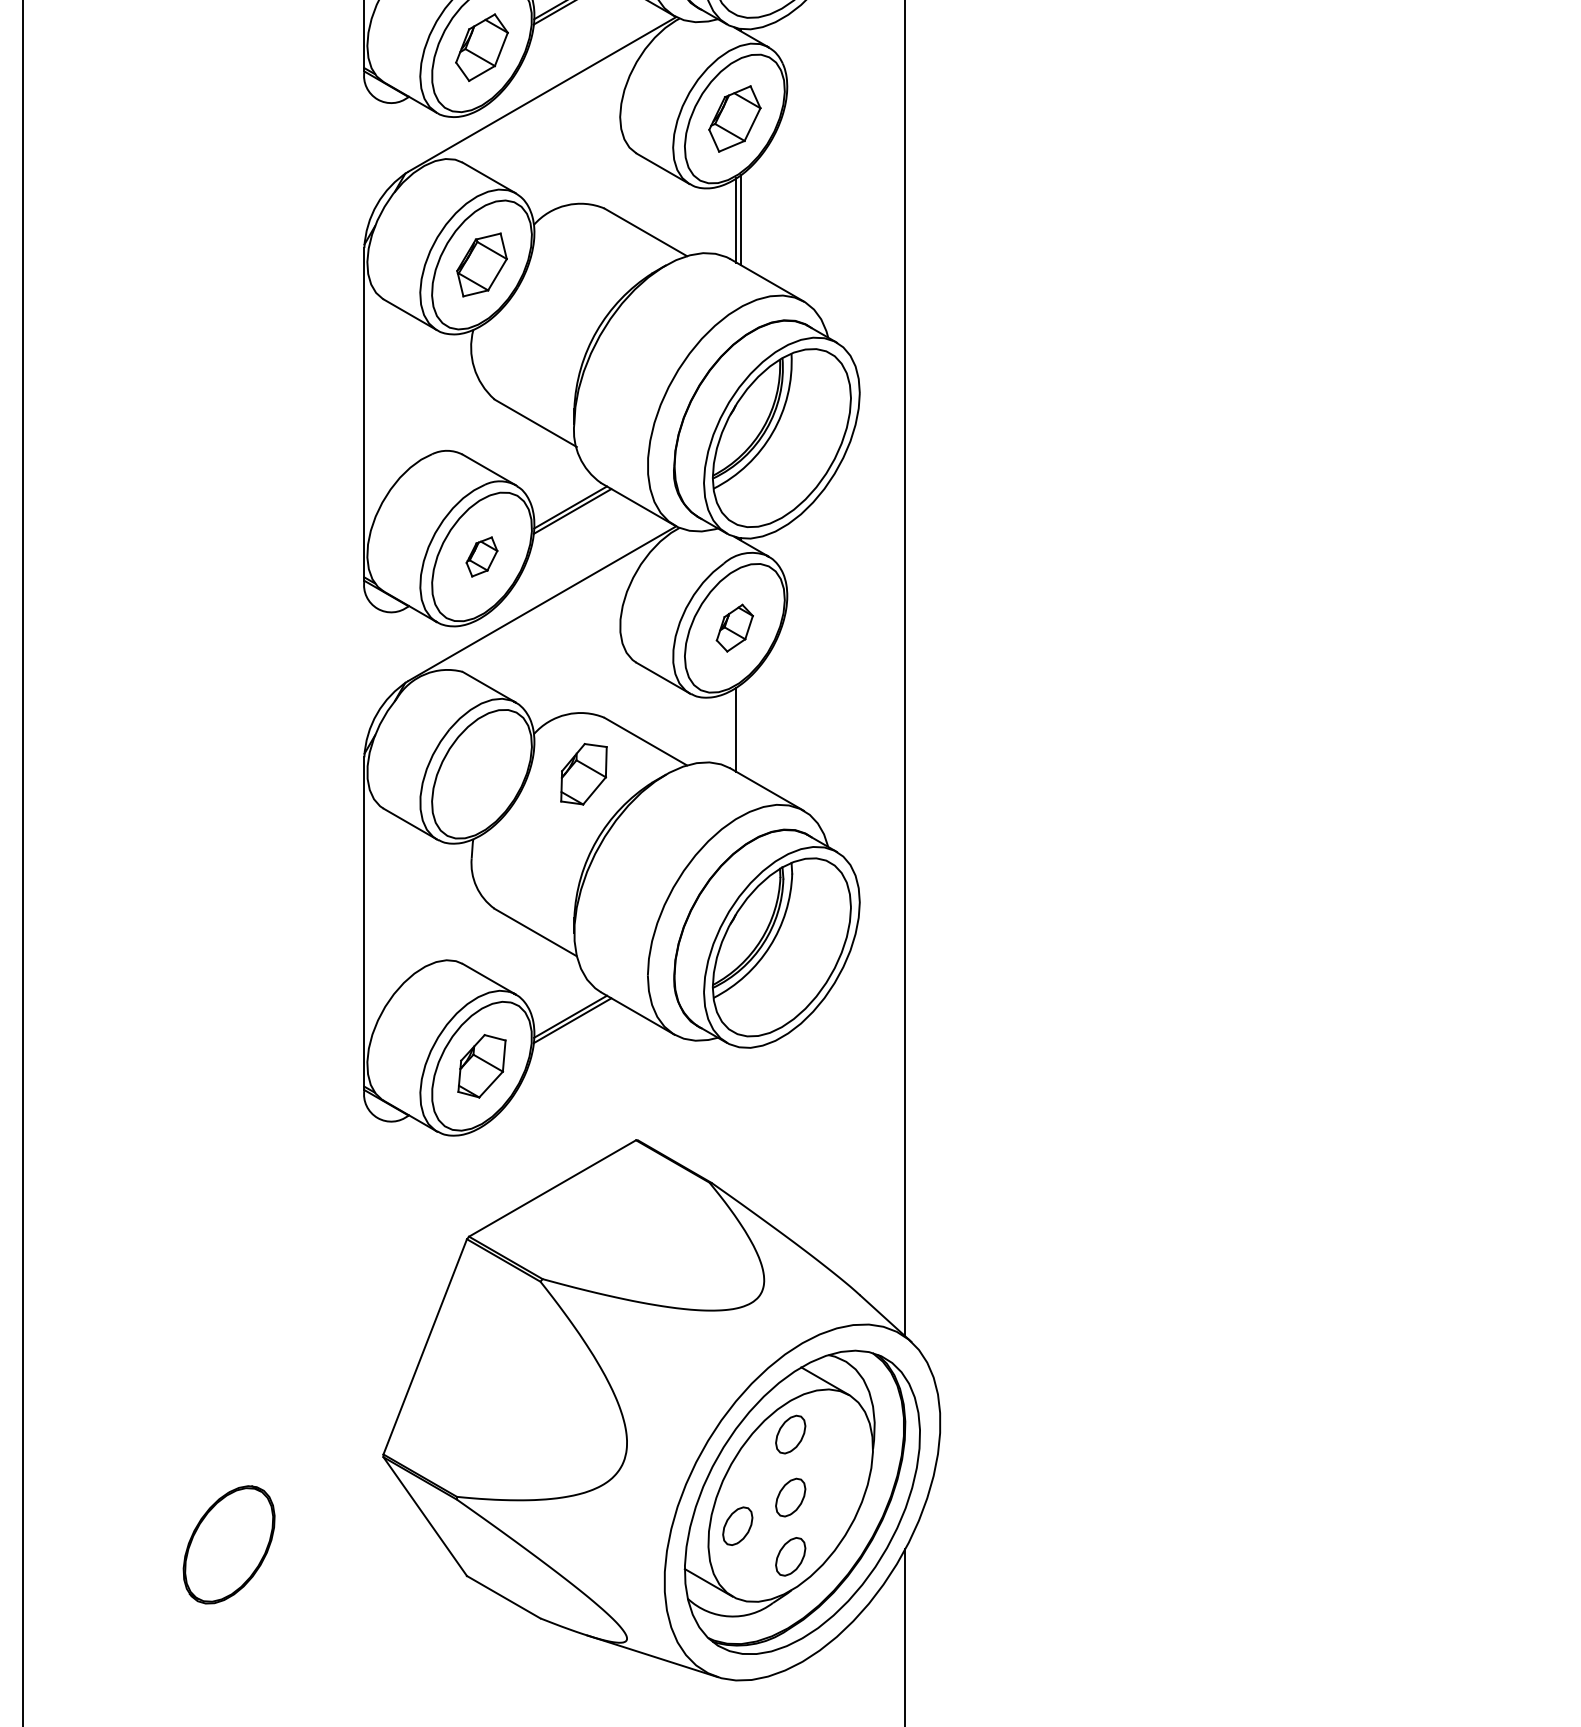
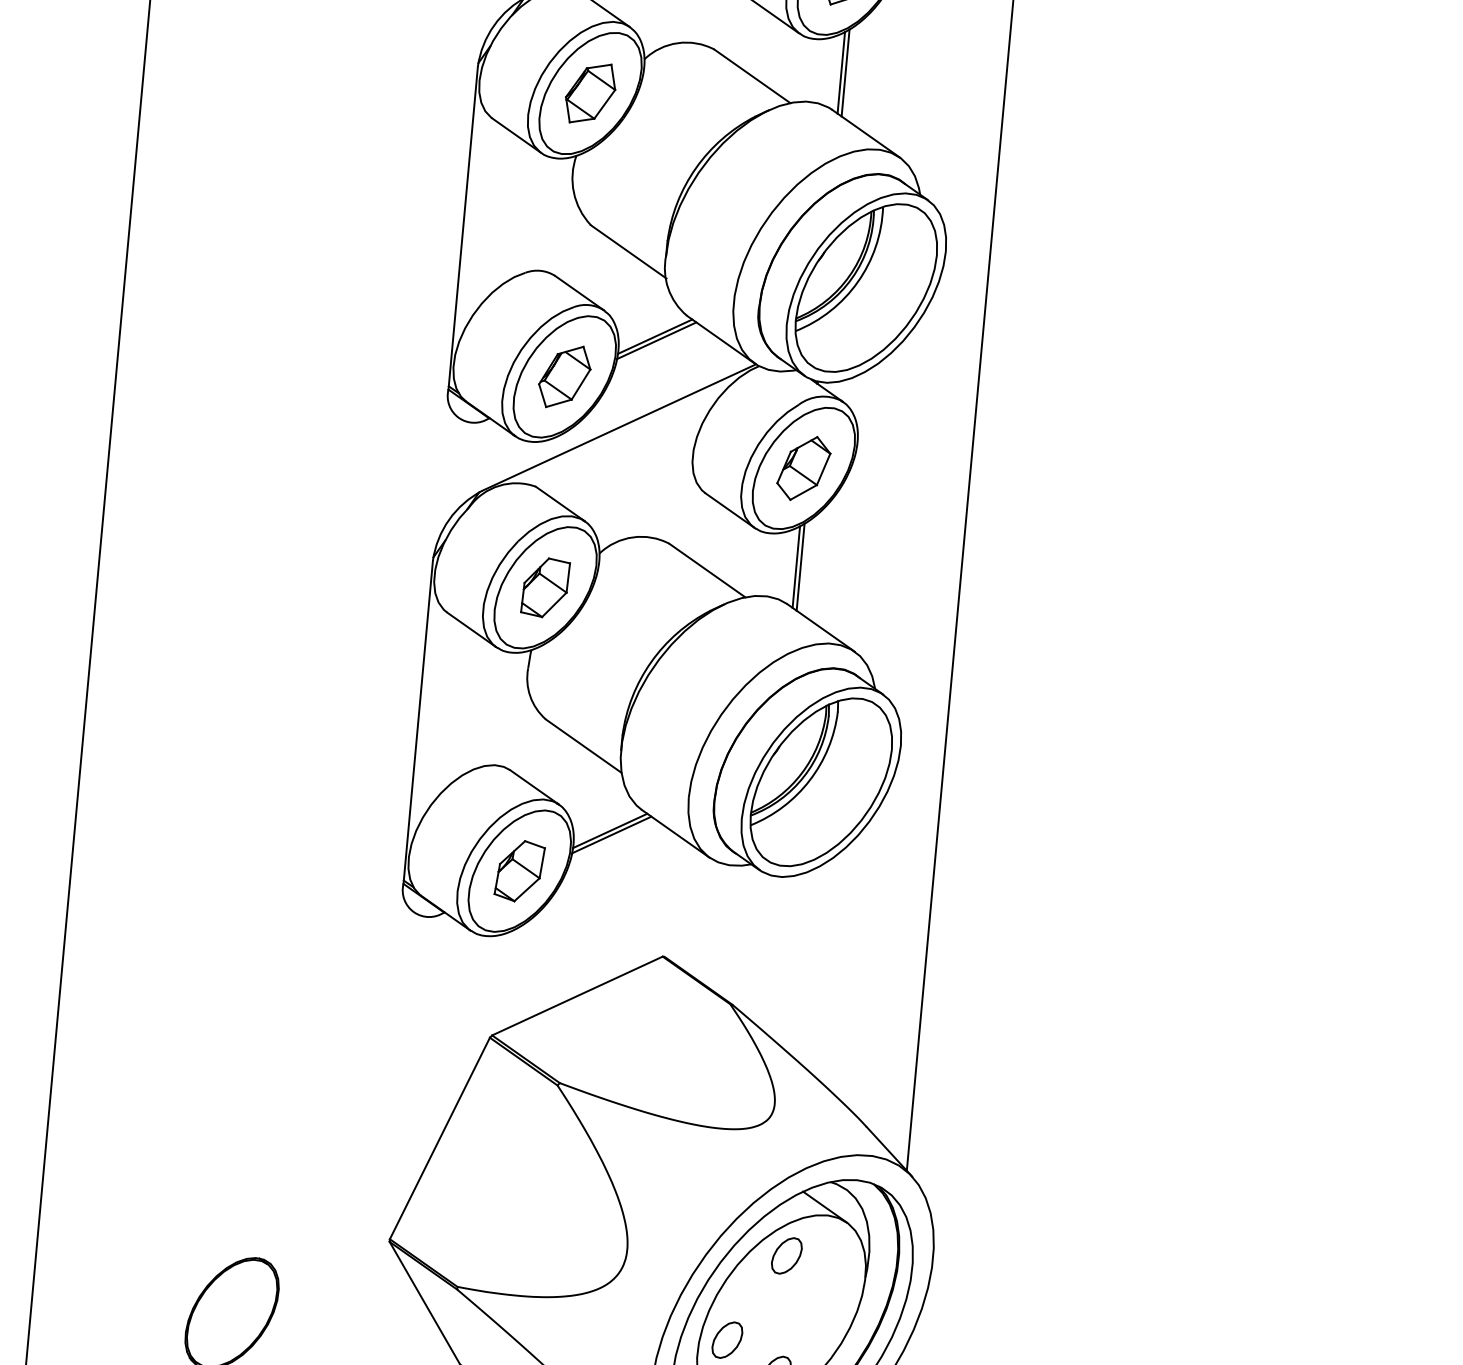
part: (481, 556) -> (564, 376), size x1.67
part: (734, 627) -> (803, 467), size x1.43
line: (740, 729) -> (800, 567), added
part: (583, 774) -> (545, 587), moved
part: (790, 1497) -> (781, 1316), removed

